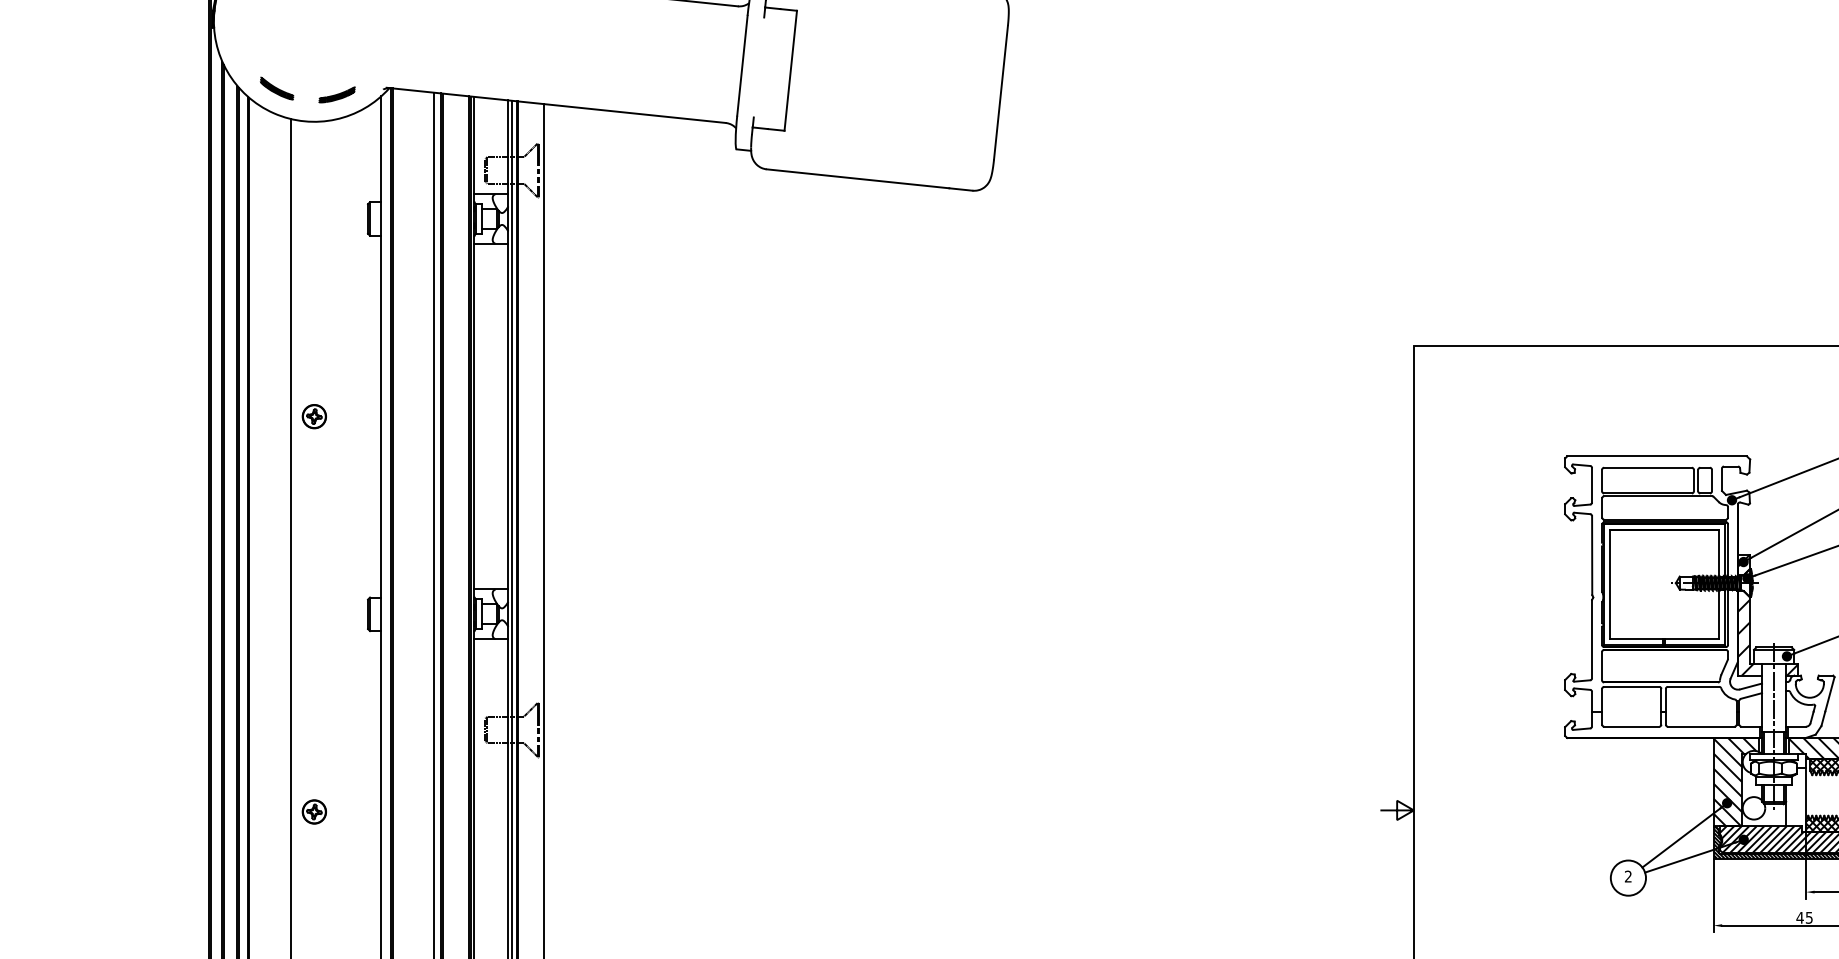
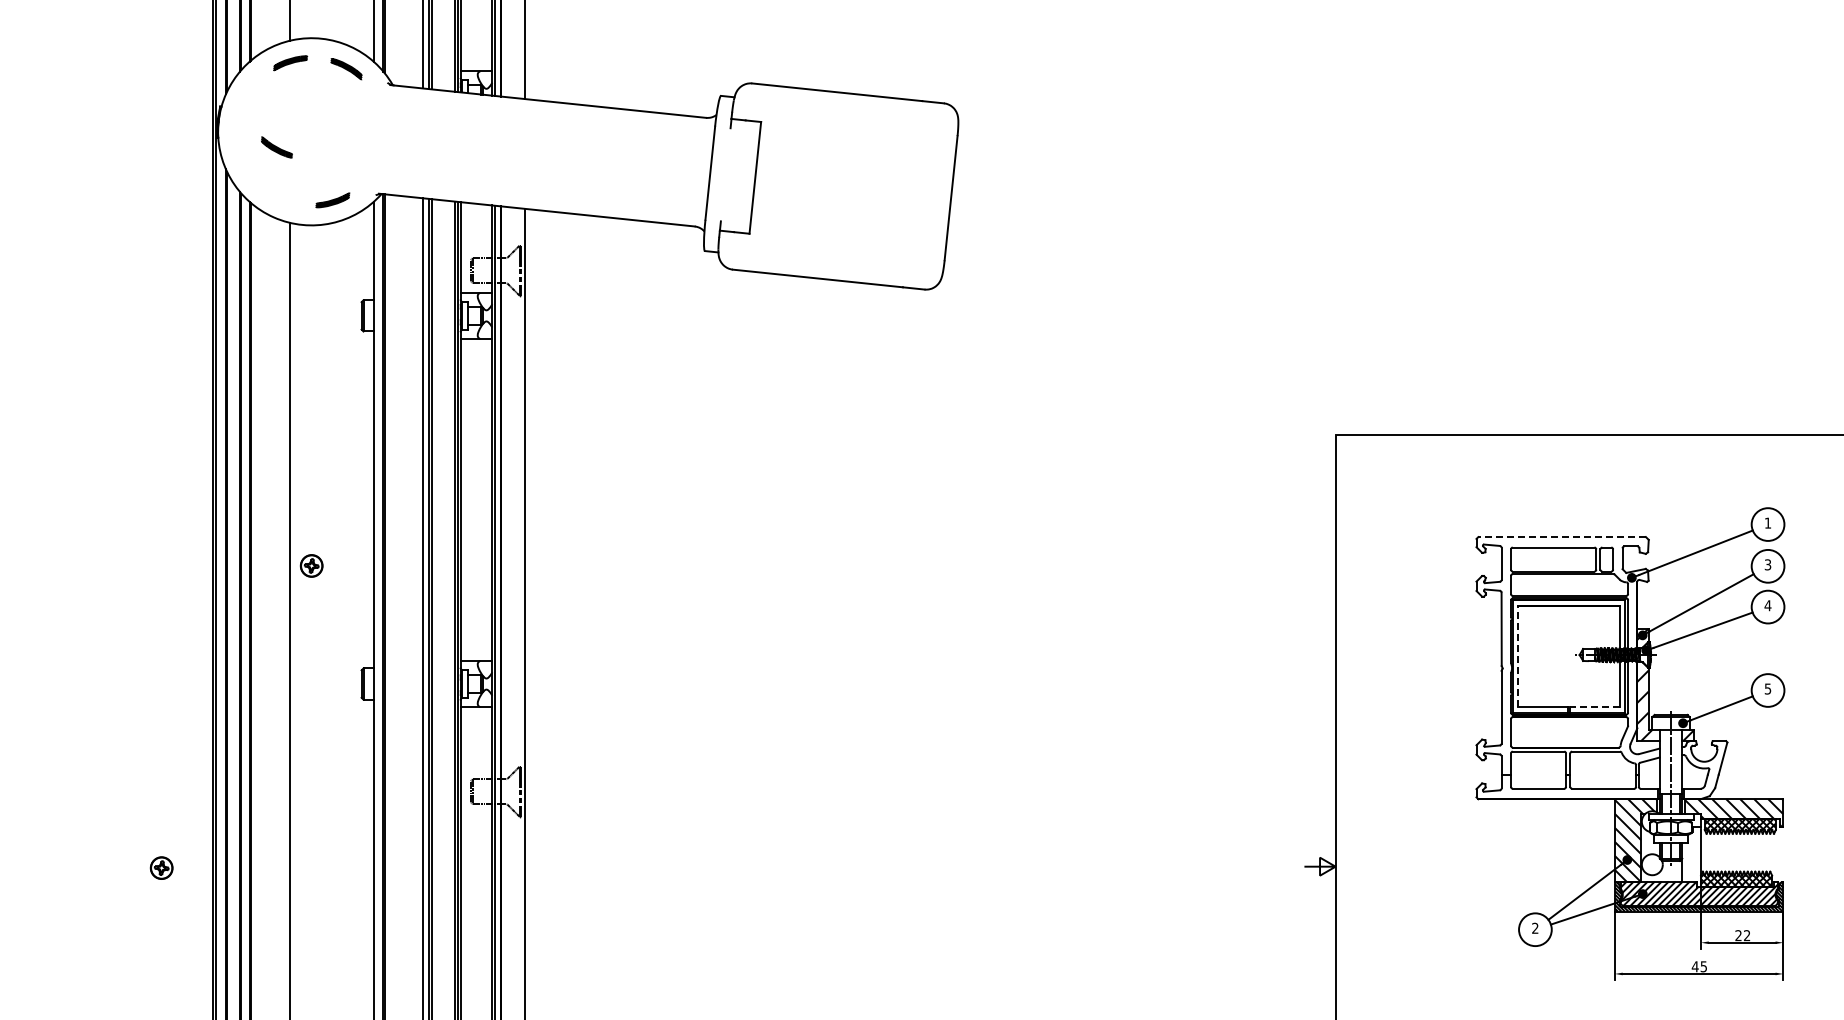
part: (276, 88) -> (276, 147), moved
part: (314, 416) -> (311, 565), moved
line: (1657, 456) -> (1562, 537), solid -> dashed
line: (1610, 584) -> (1518, 656), solid -> dashed
line: (1691, 639) -> (1594, 707), solid -> dashed
part: (314, 811) -> (161, 867), moved

